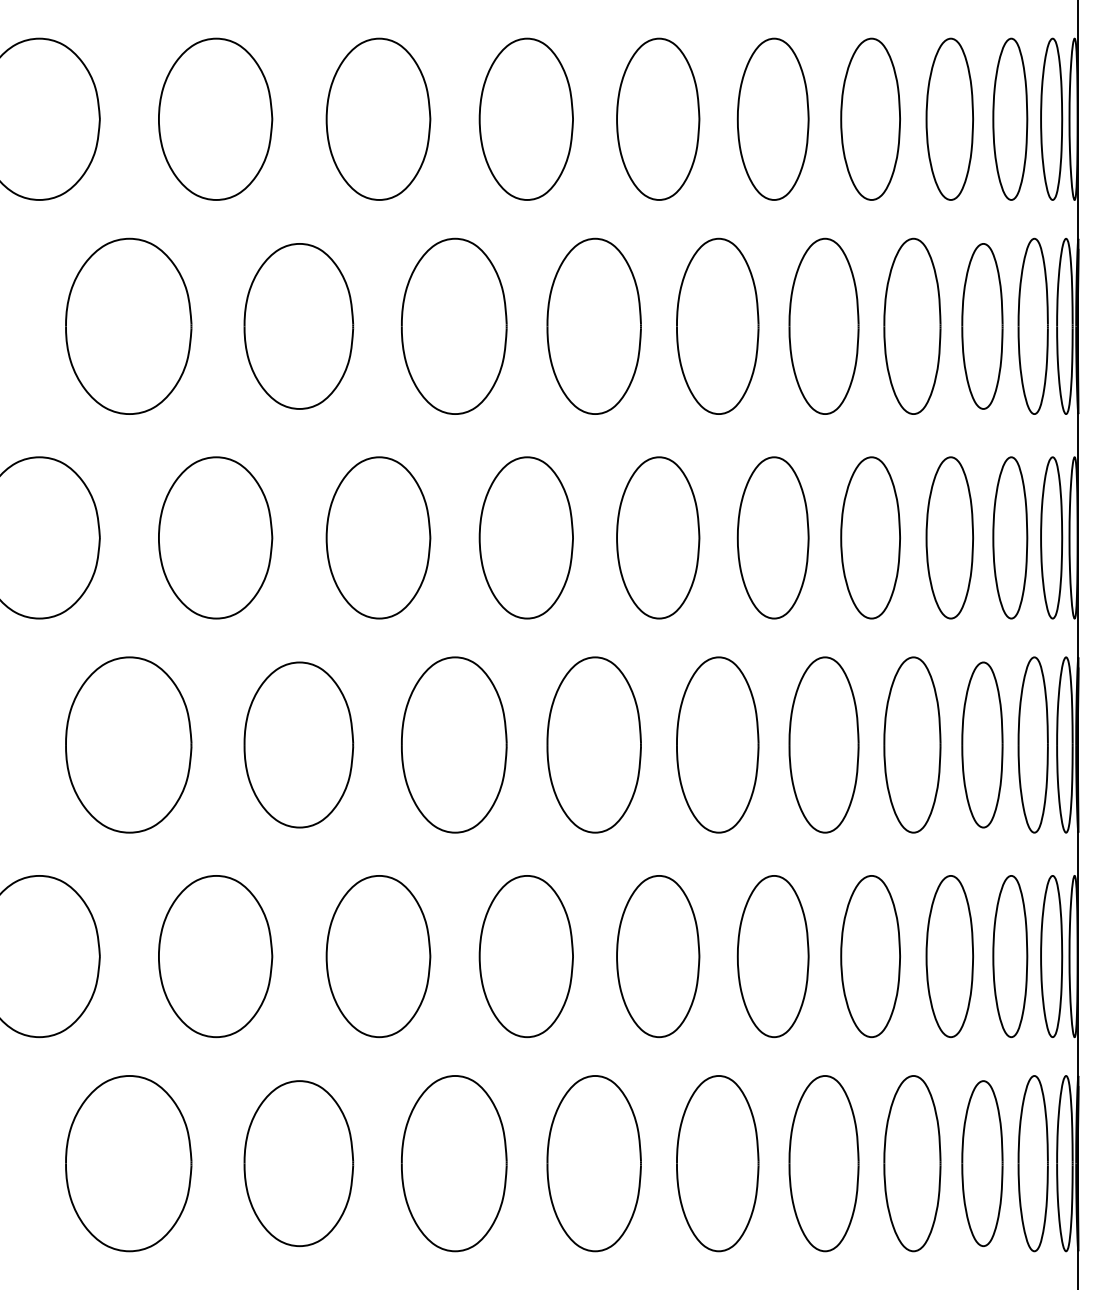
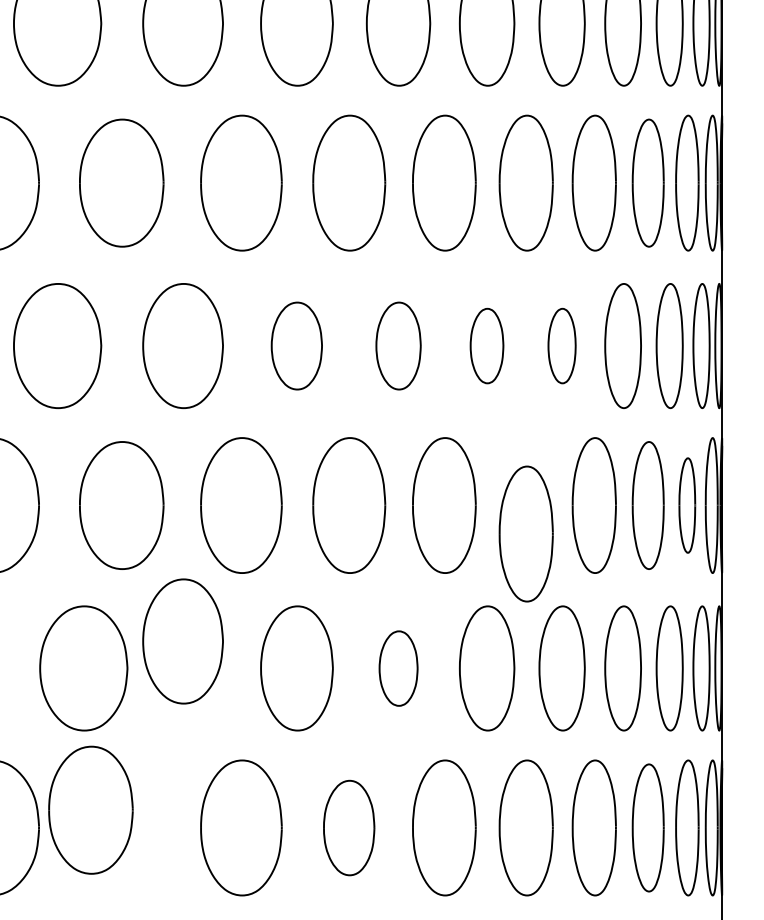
part: (525, 537) -> (296, 345), size x0.7
part: (658, 537) -> (398, 345), size x0.7
part: (772, 537) -> (486, 345), size x0.6
part: (870, 537) -> (562, 345), size x0.6
part: (823, 744) -> (525, 533), moved
part: (1032, 744) -> (686, 505), size x0.7
part: (215, 956) -> (83, 668), moved
part: (378, 956) -> (183, 641), moved
part: (658, 956) -> (398, 668), size x0.6
part: (298, 1163) -> (90, 810), moved
part: (593, 1163) -> (348, 827), size x0.7

